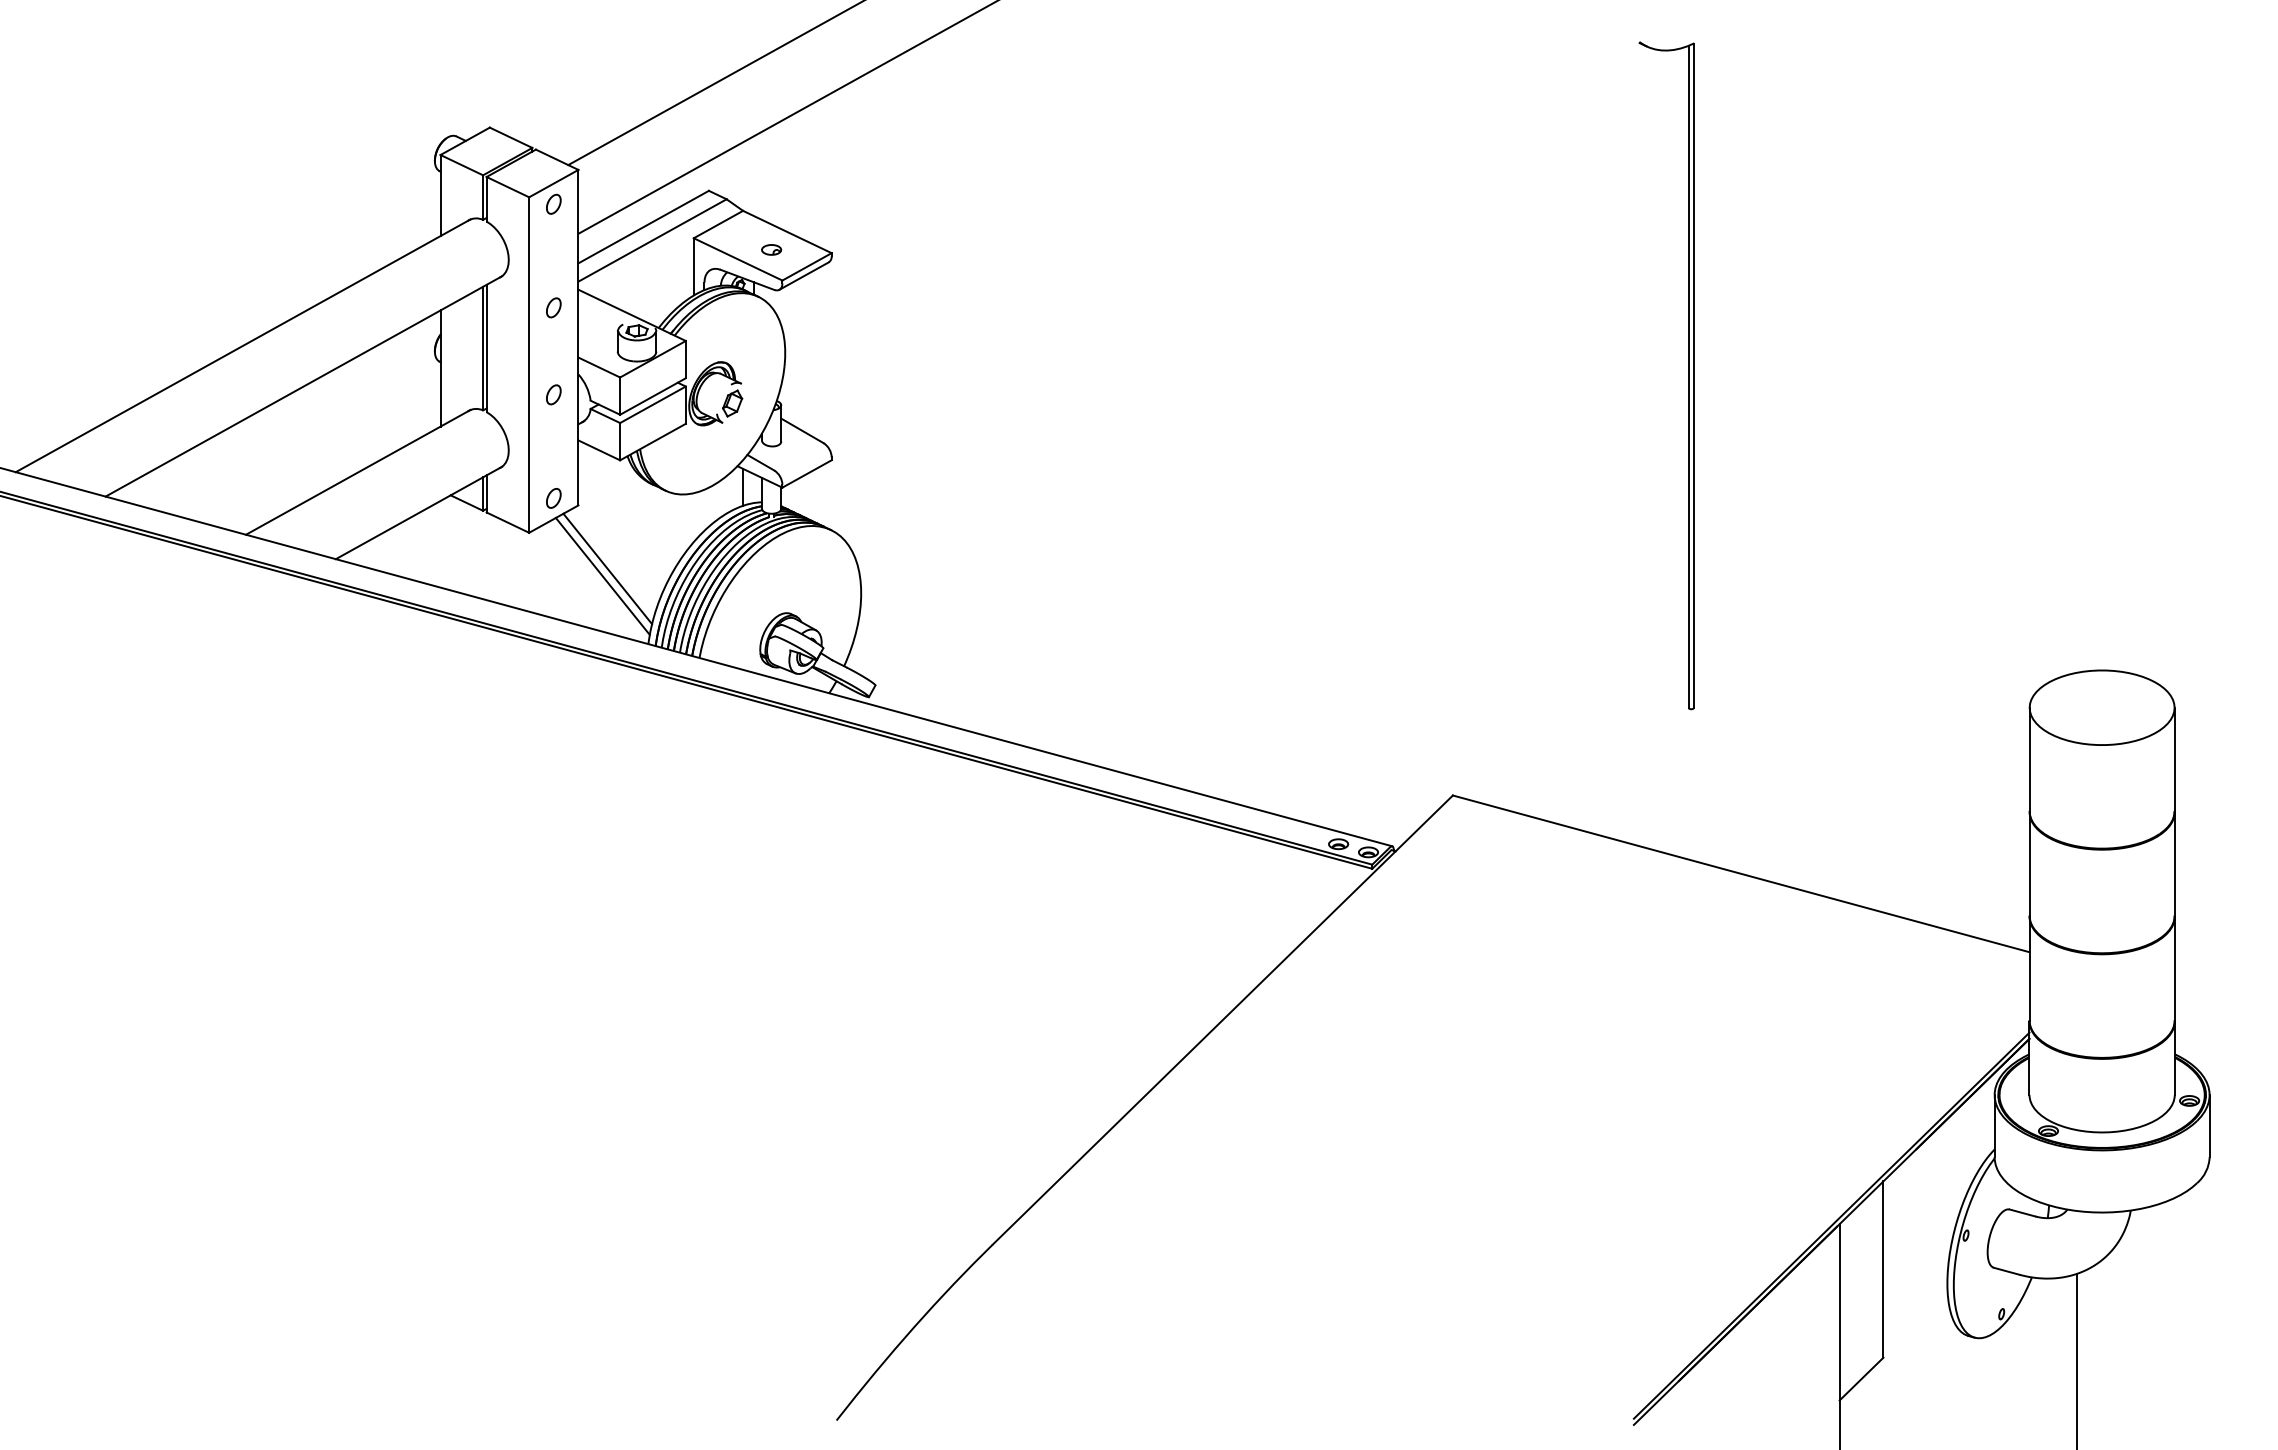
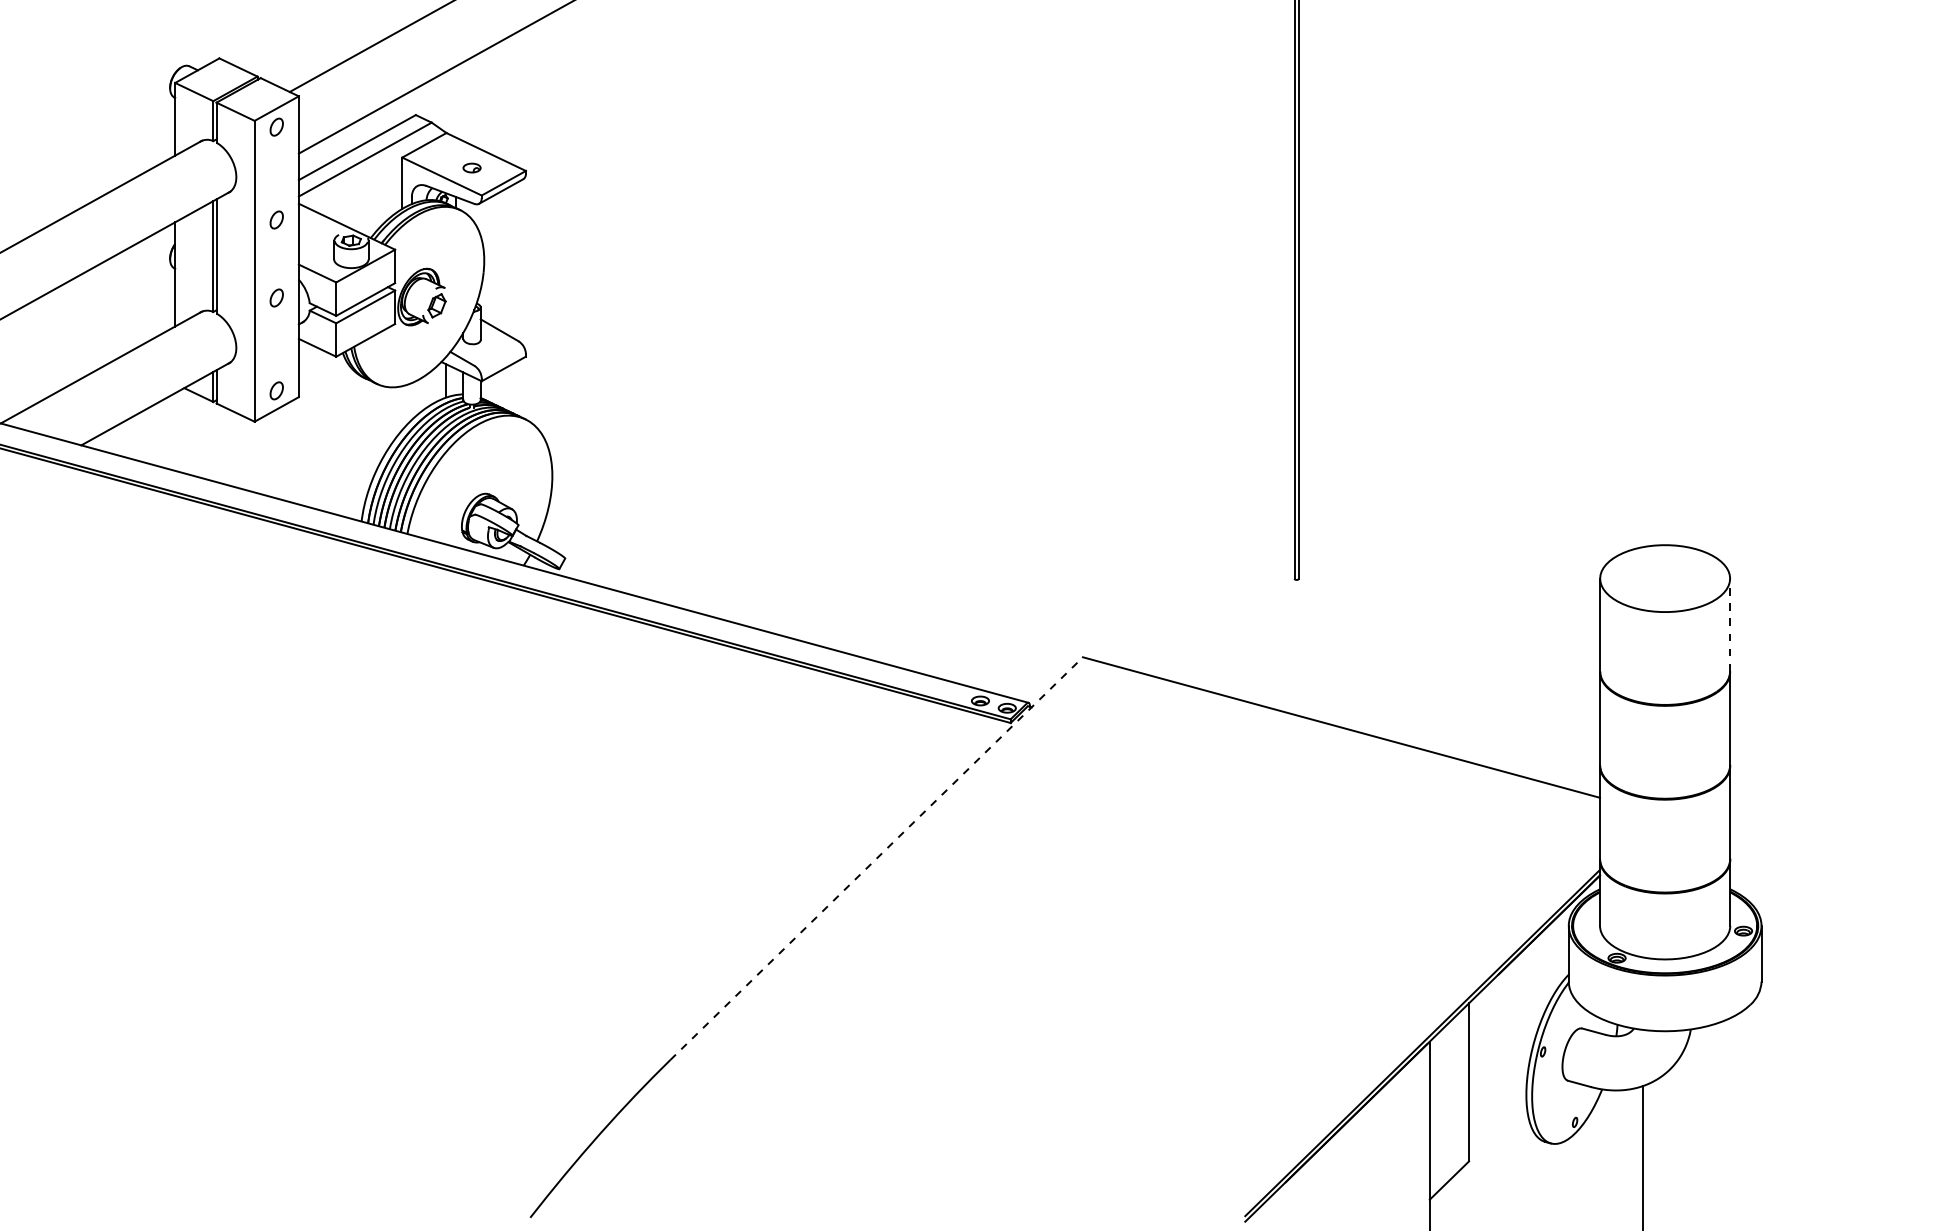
line: (607, 568) -> (324, 453), removed
line: (602, 575) -> (320, 460), removed
line: (2174, 759) -> (1730, 625), solid -> dashed
line: (1223, 1019) -> (877, 858), solid -> dashed

